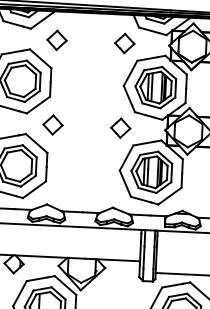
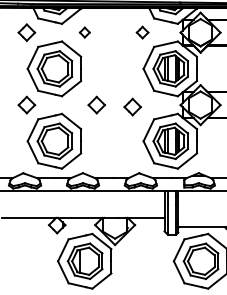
part: (56, 40) -> (84, 32), size x0.6
part: (124, 43) -> (142, 32), size x0.7
part: (52, 124) -> (96, 104), moved
part: (120, 127) -> (132, 106), moved

